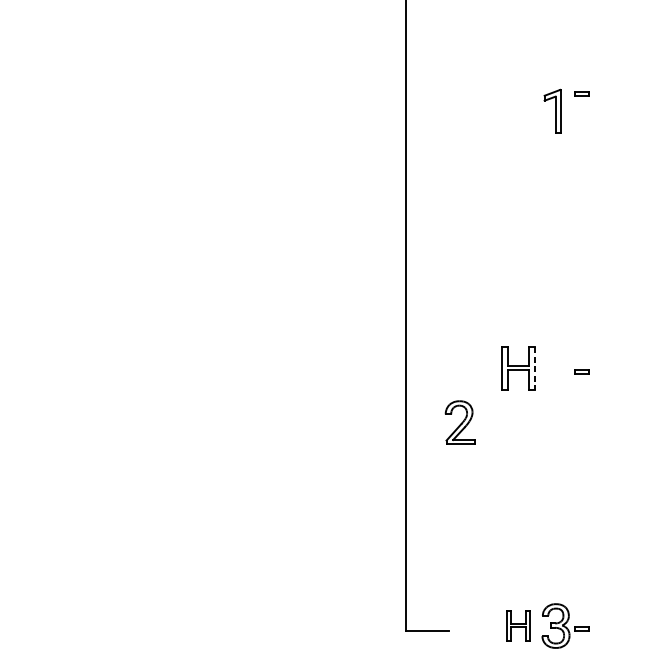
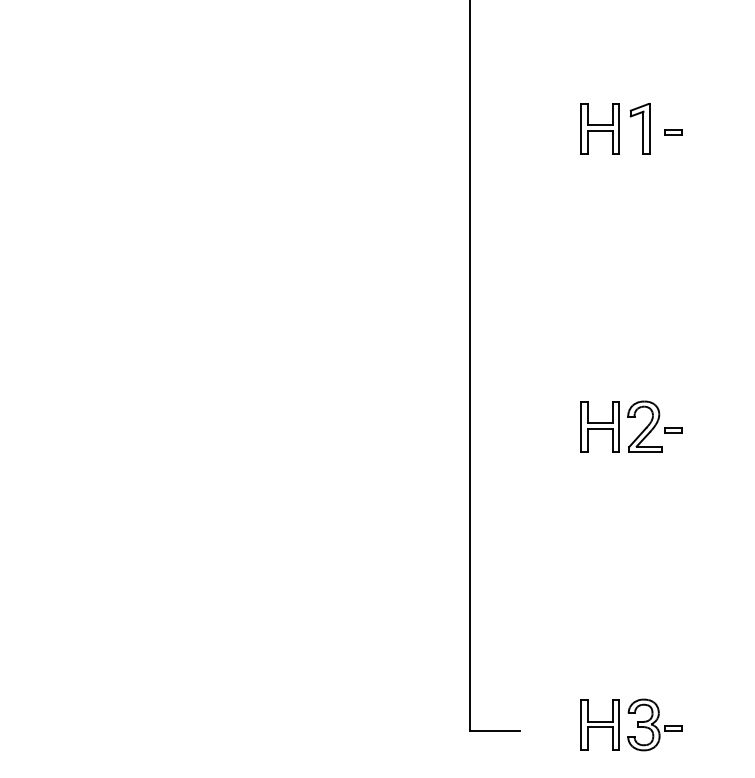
part: (581, 93) -> (673, 132), moved
part: (517, 111) -> (599, 128), added
line: (534, 368) -> (619, 426), dashed -> solid
part: (459, 422) -> (644, 426), moved
part: (517, 625) -> (599, 724), size x1.43

